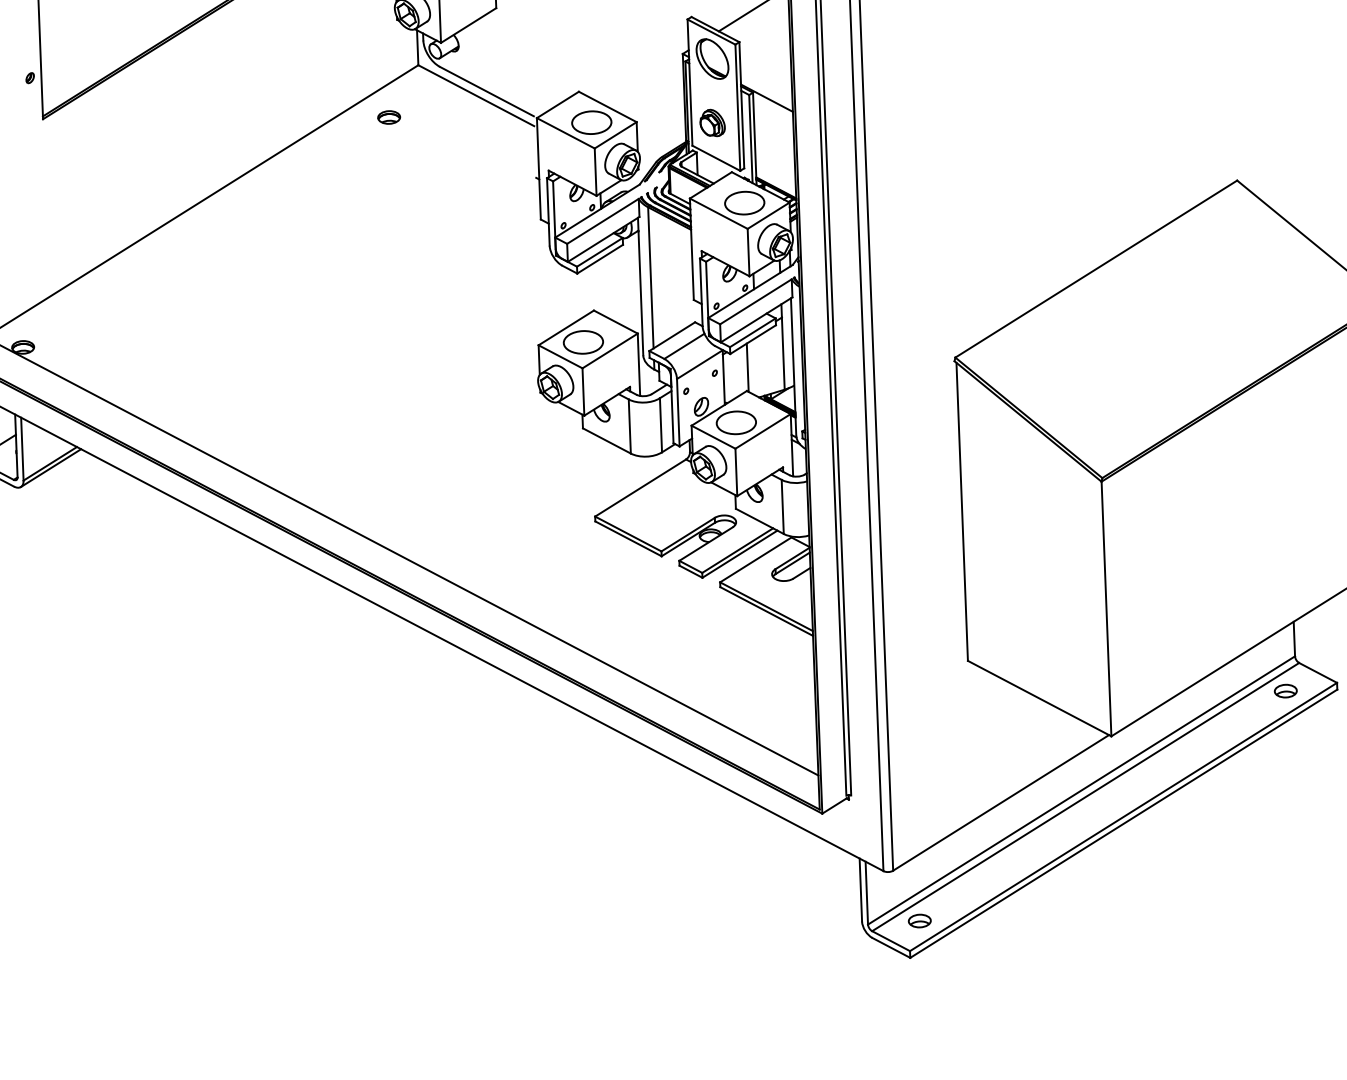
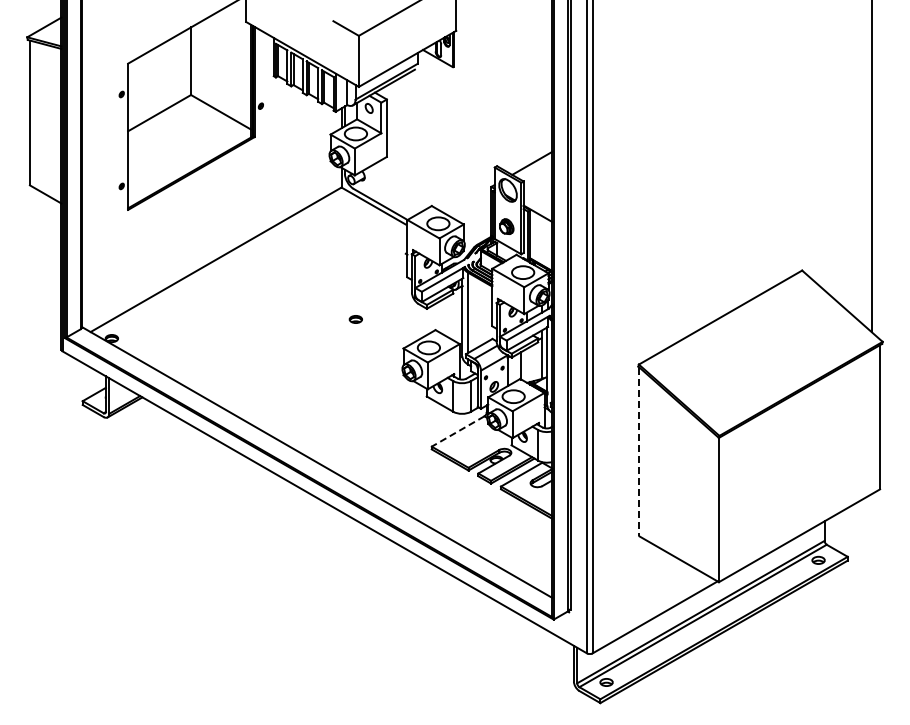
part: (388, 117) -> (355, 319), moved
line: (639, 488) -> (457, 431), solid -> dashed
line: (962, 512) -> (639, 452), solid -> dashed

